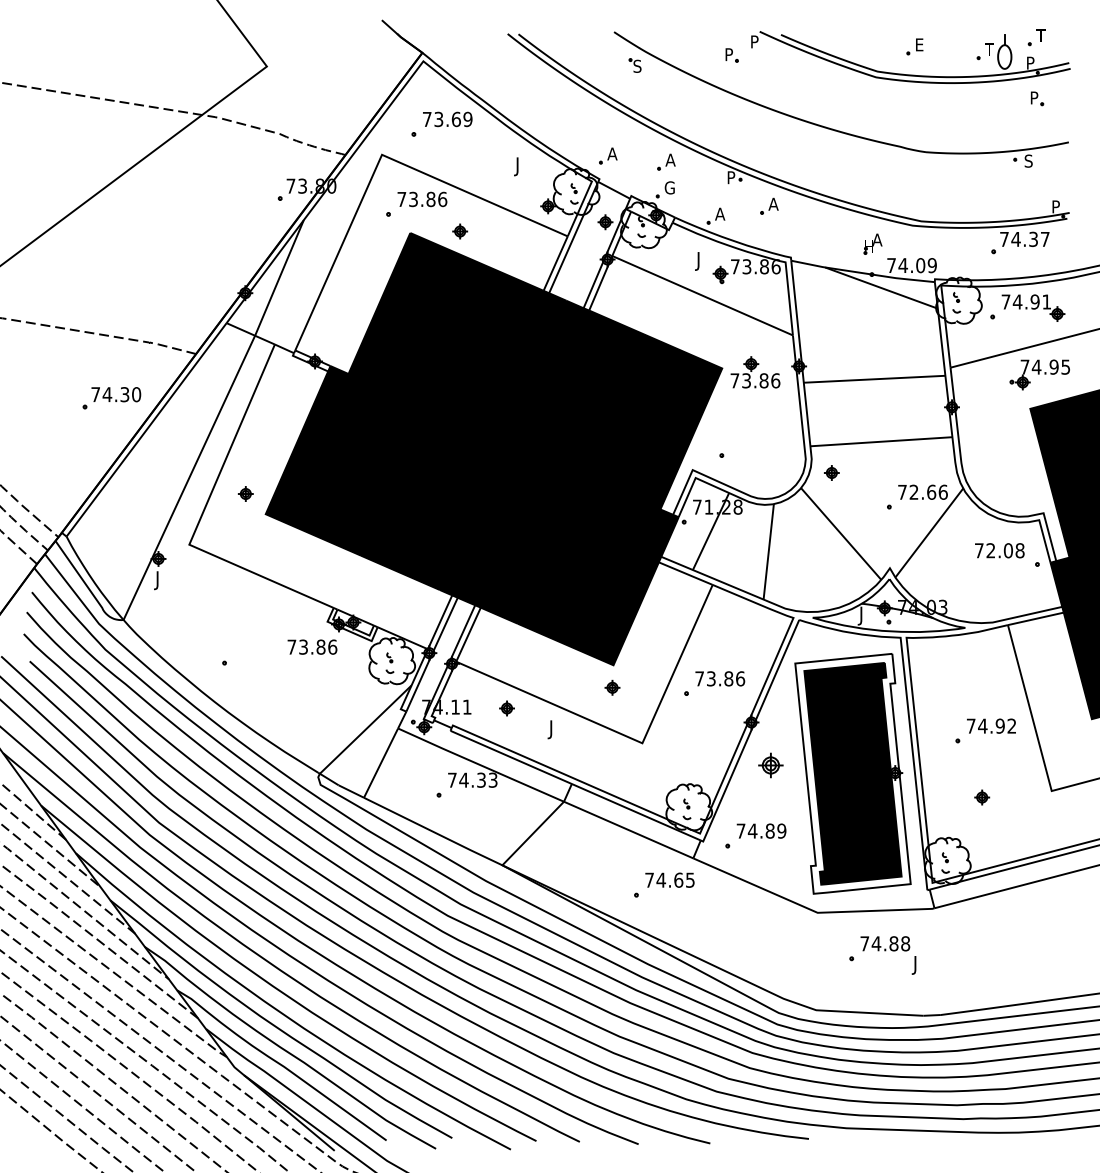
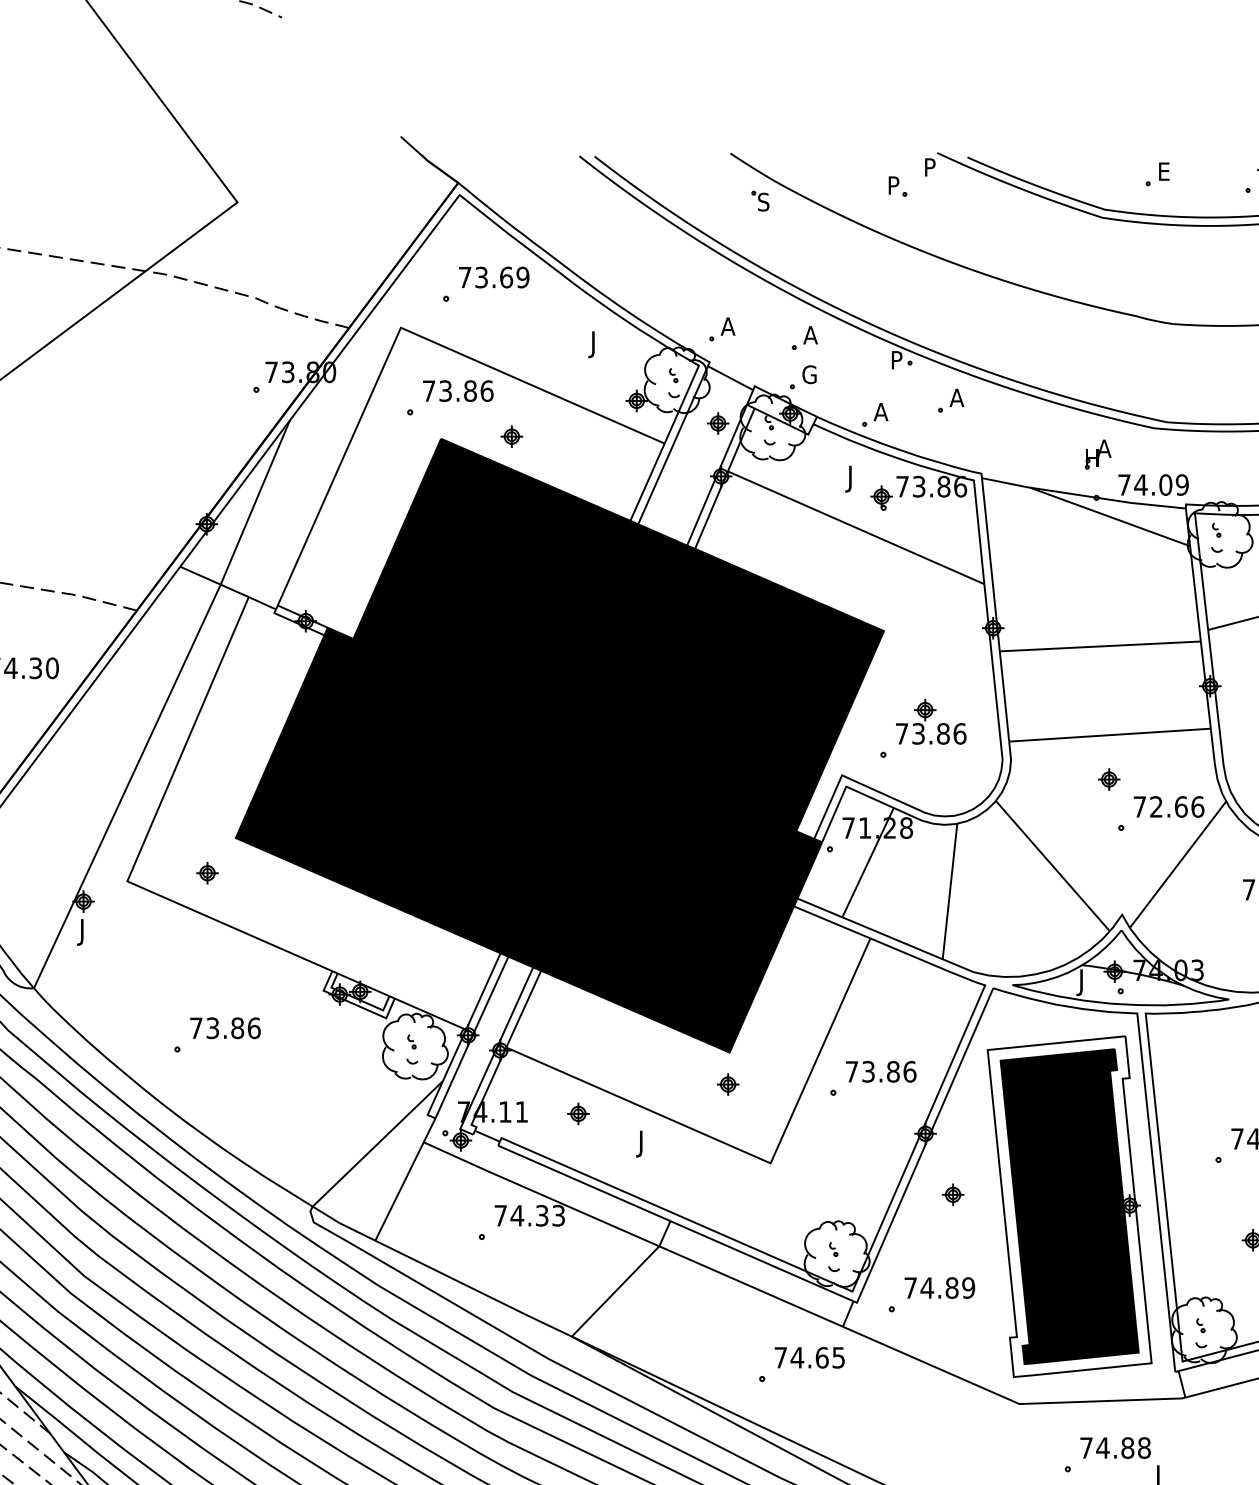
part: (755, 372) -> (931, 722), moved
part: (831, 472) -> (1108, 778), moved
part: (245, 493) -> (207, 872), moved
text: (312, 646) -> (225, 1027), moved
part: (770, 765) -> (952, 1194), size x0.62

